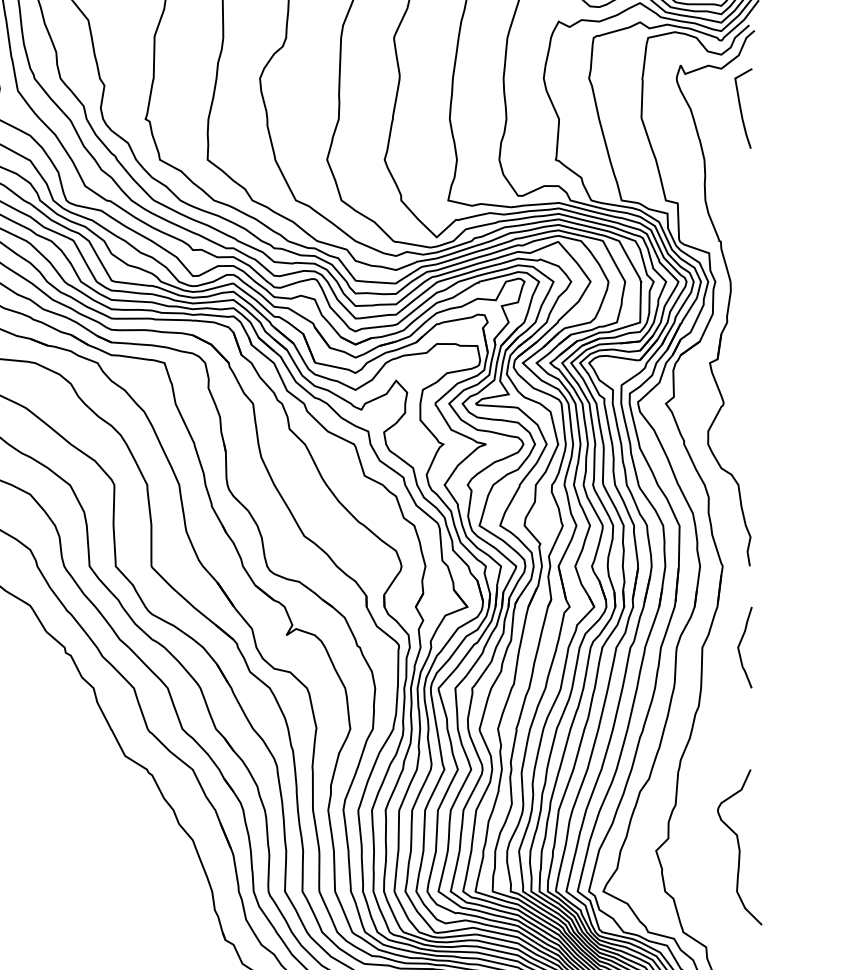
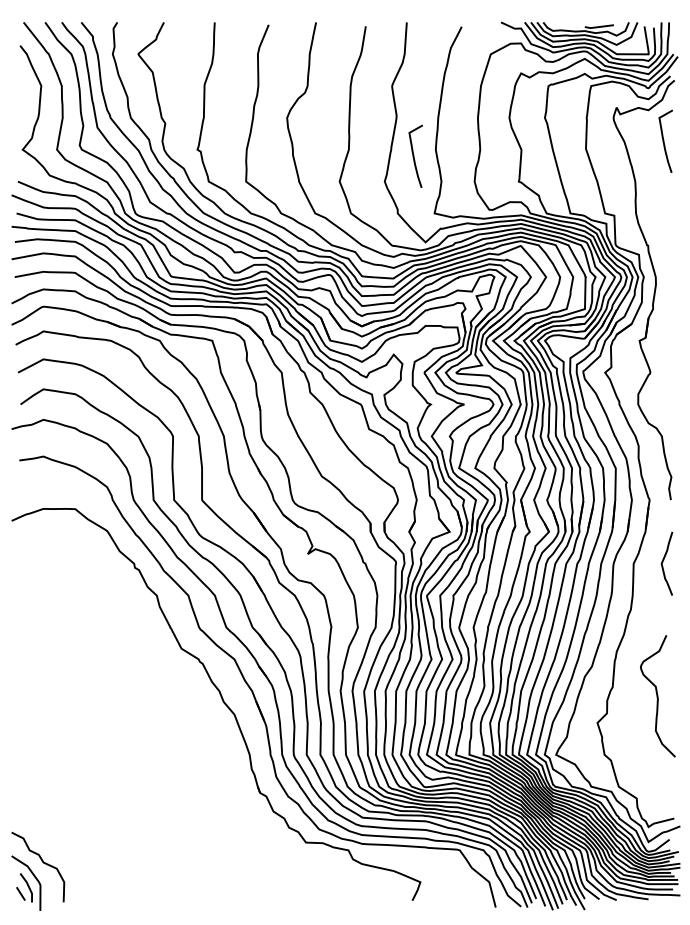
curve: (422, 126) -> (414, 155), added
curve: (739, 847) -> (657, 696), moved

